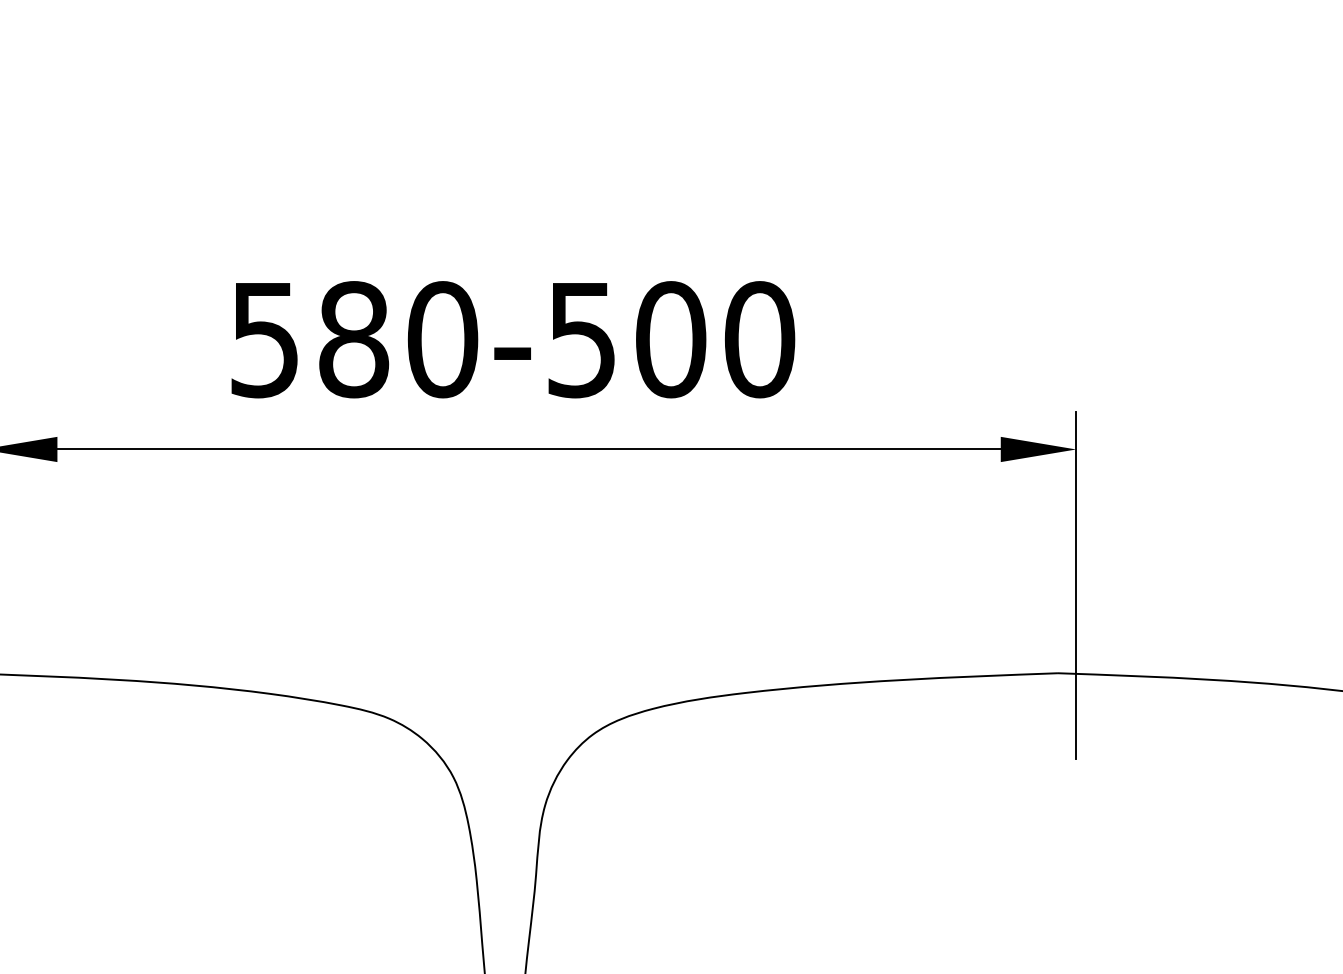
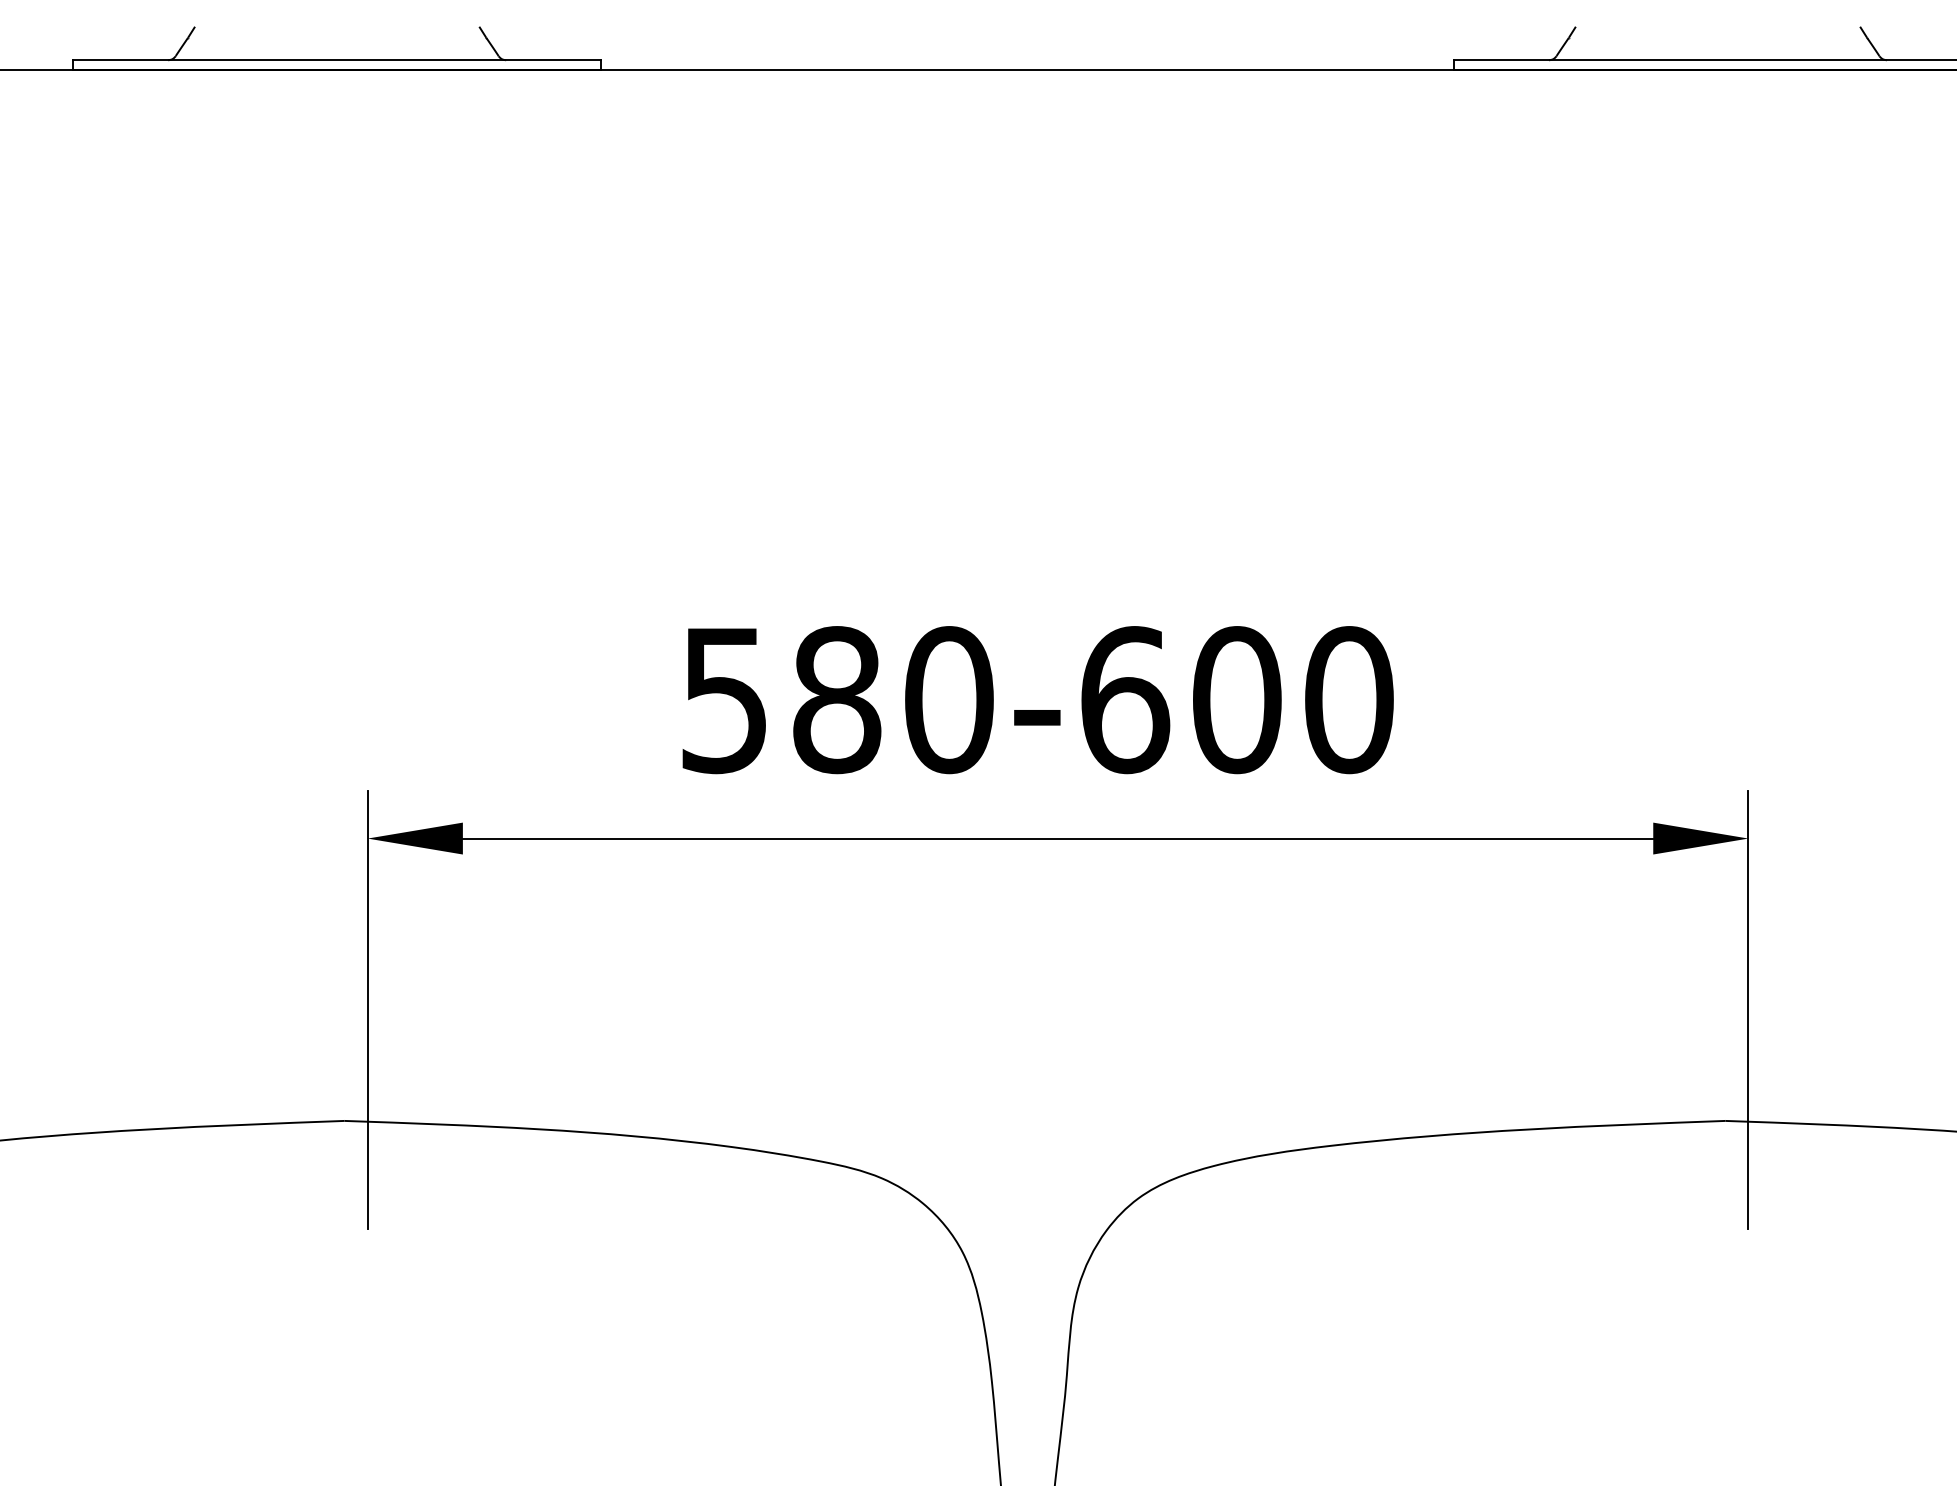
text: (582, 340) -> (1125, 700), 580-500 -> 580-600

